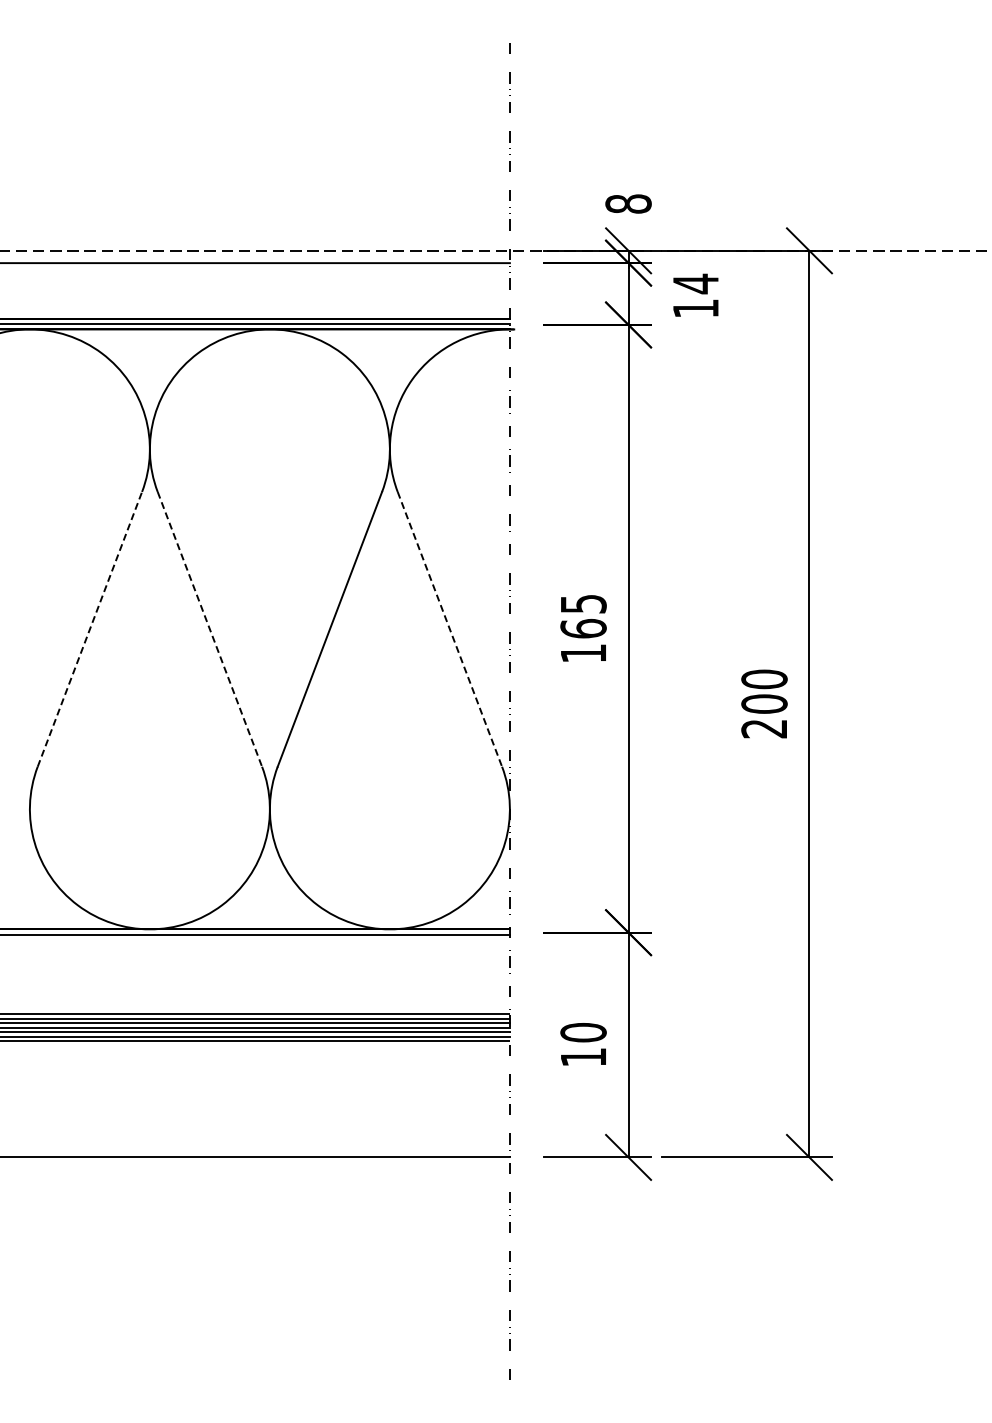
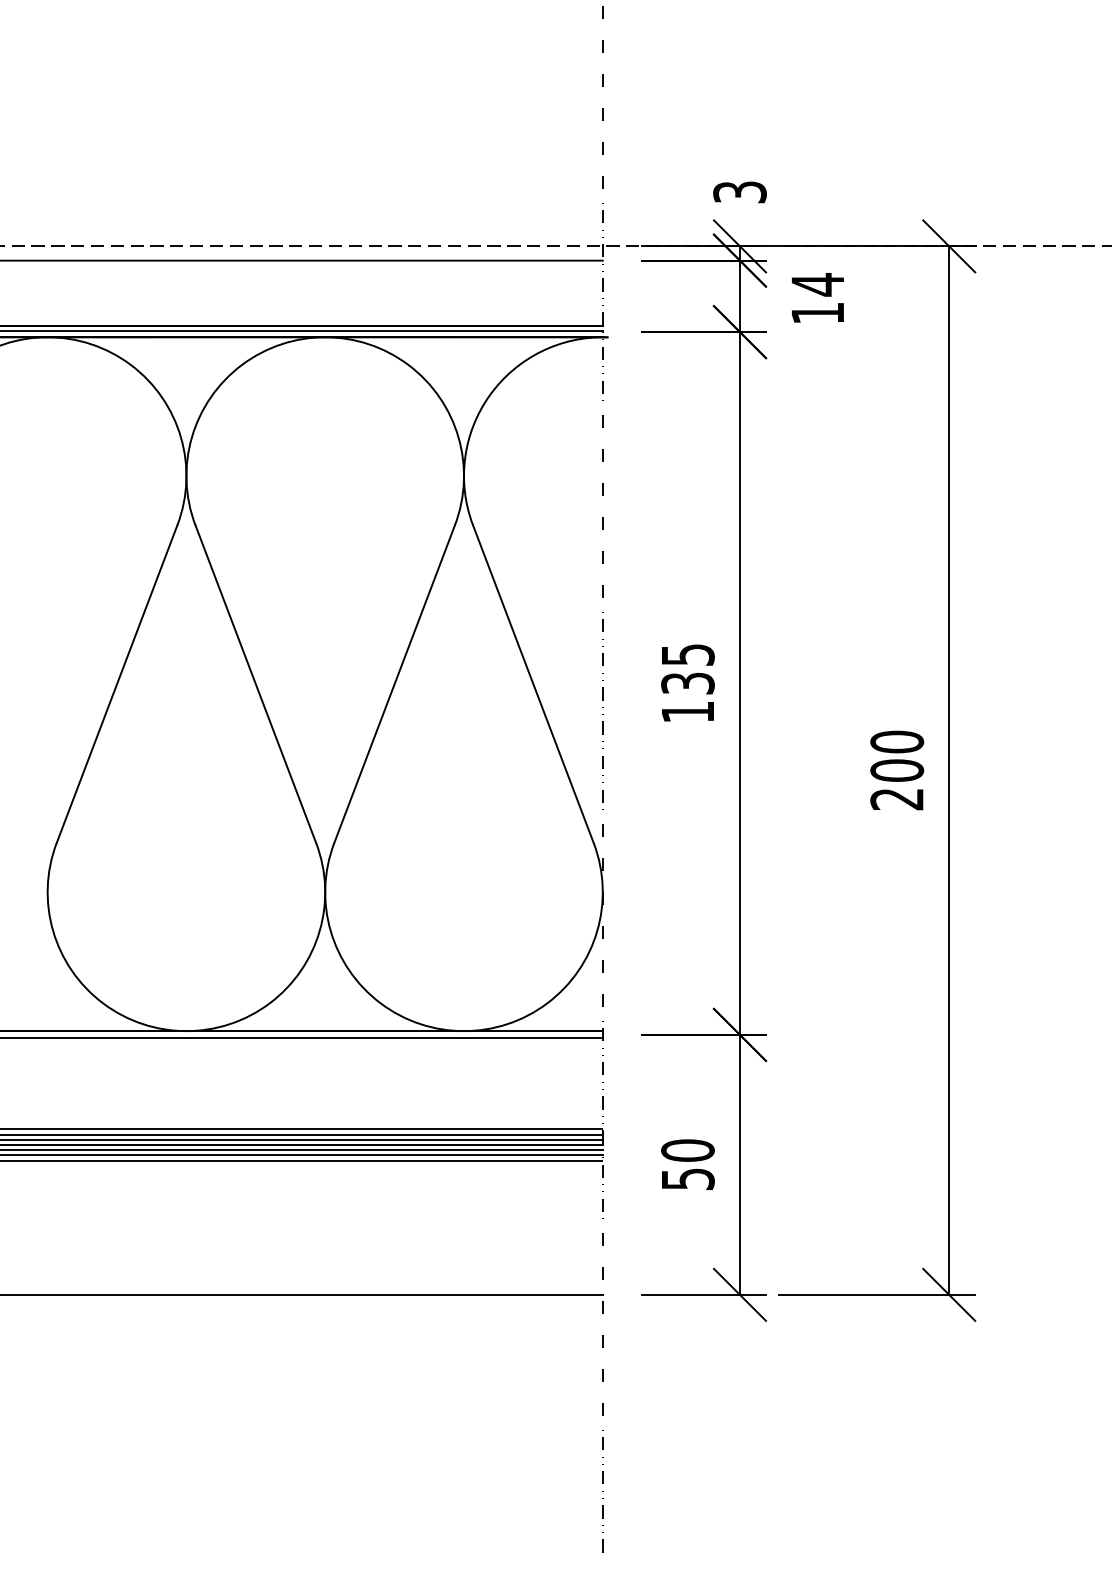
text: (628, 203) -> (739, 191), 8 -> 3
text: (583, 628) -> (687, 683), 165 -> 135
line: (89, 629) -> (116, 684), dashed -> solid
line: (209, 629) -> (255, 684), dashed -> solid
line: (449, 629) -> (532, 684), dashed -> solid
text: (583, 1057) -> (687, 1179), 10 -> 50

